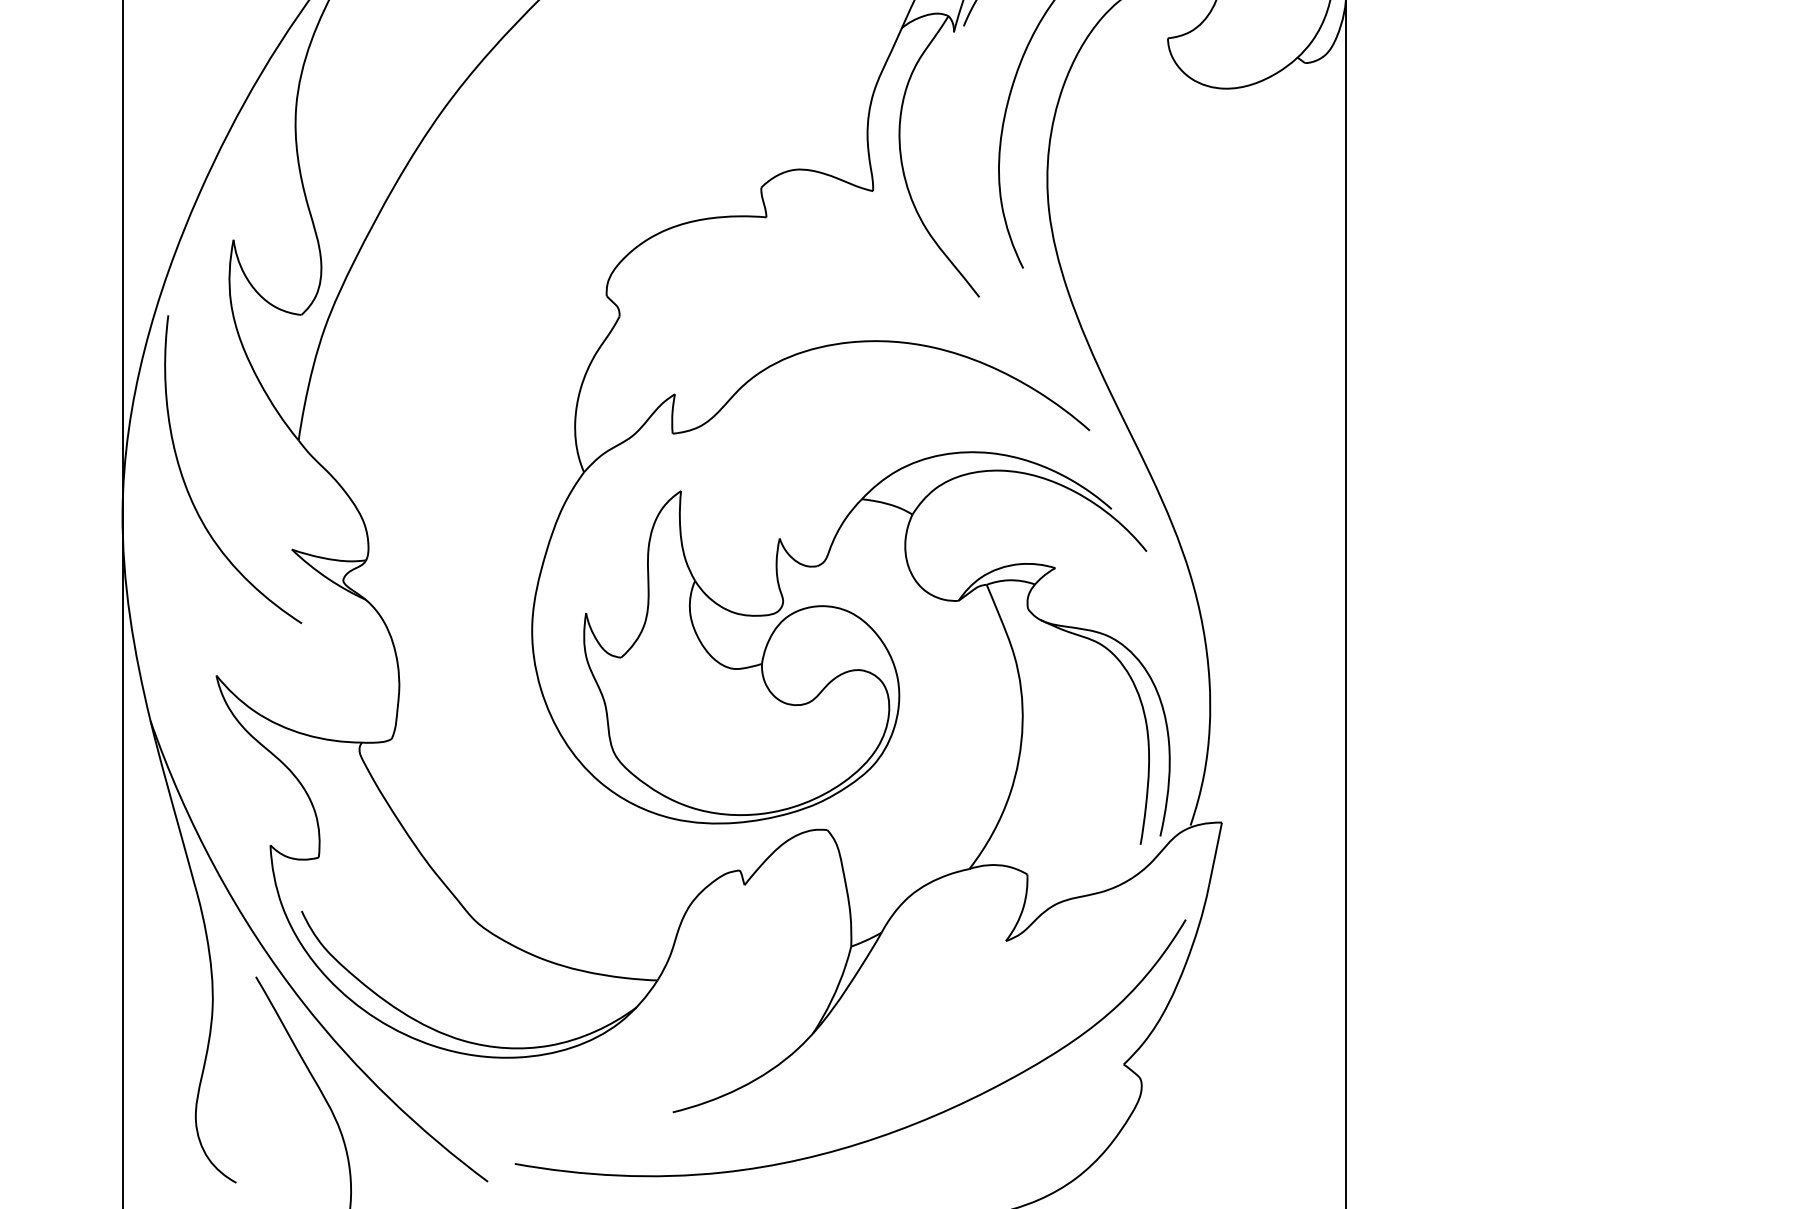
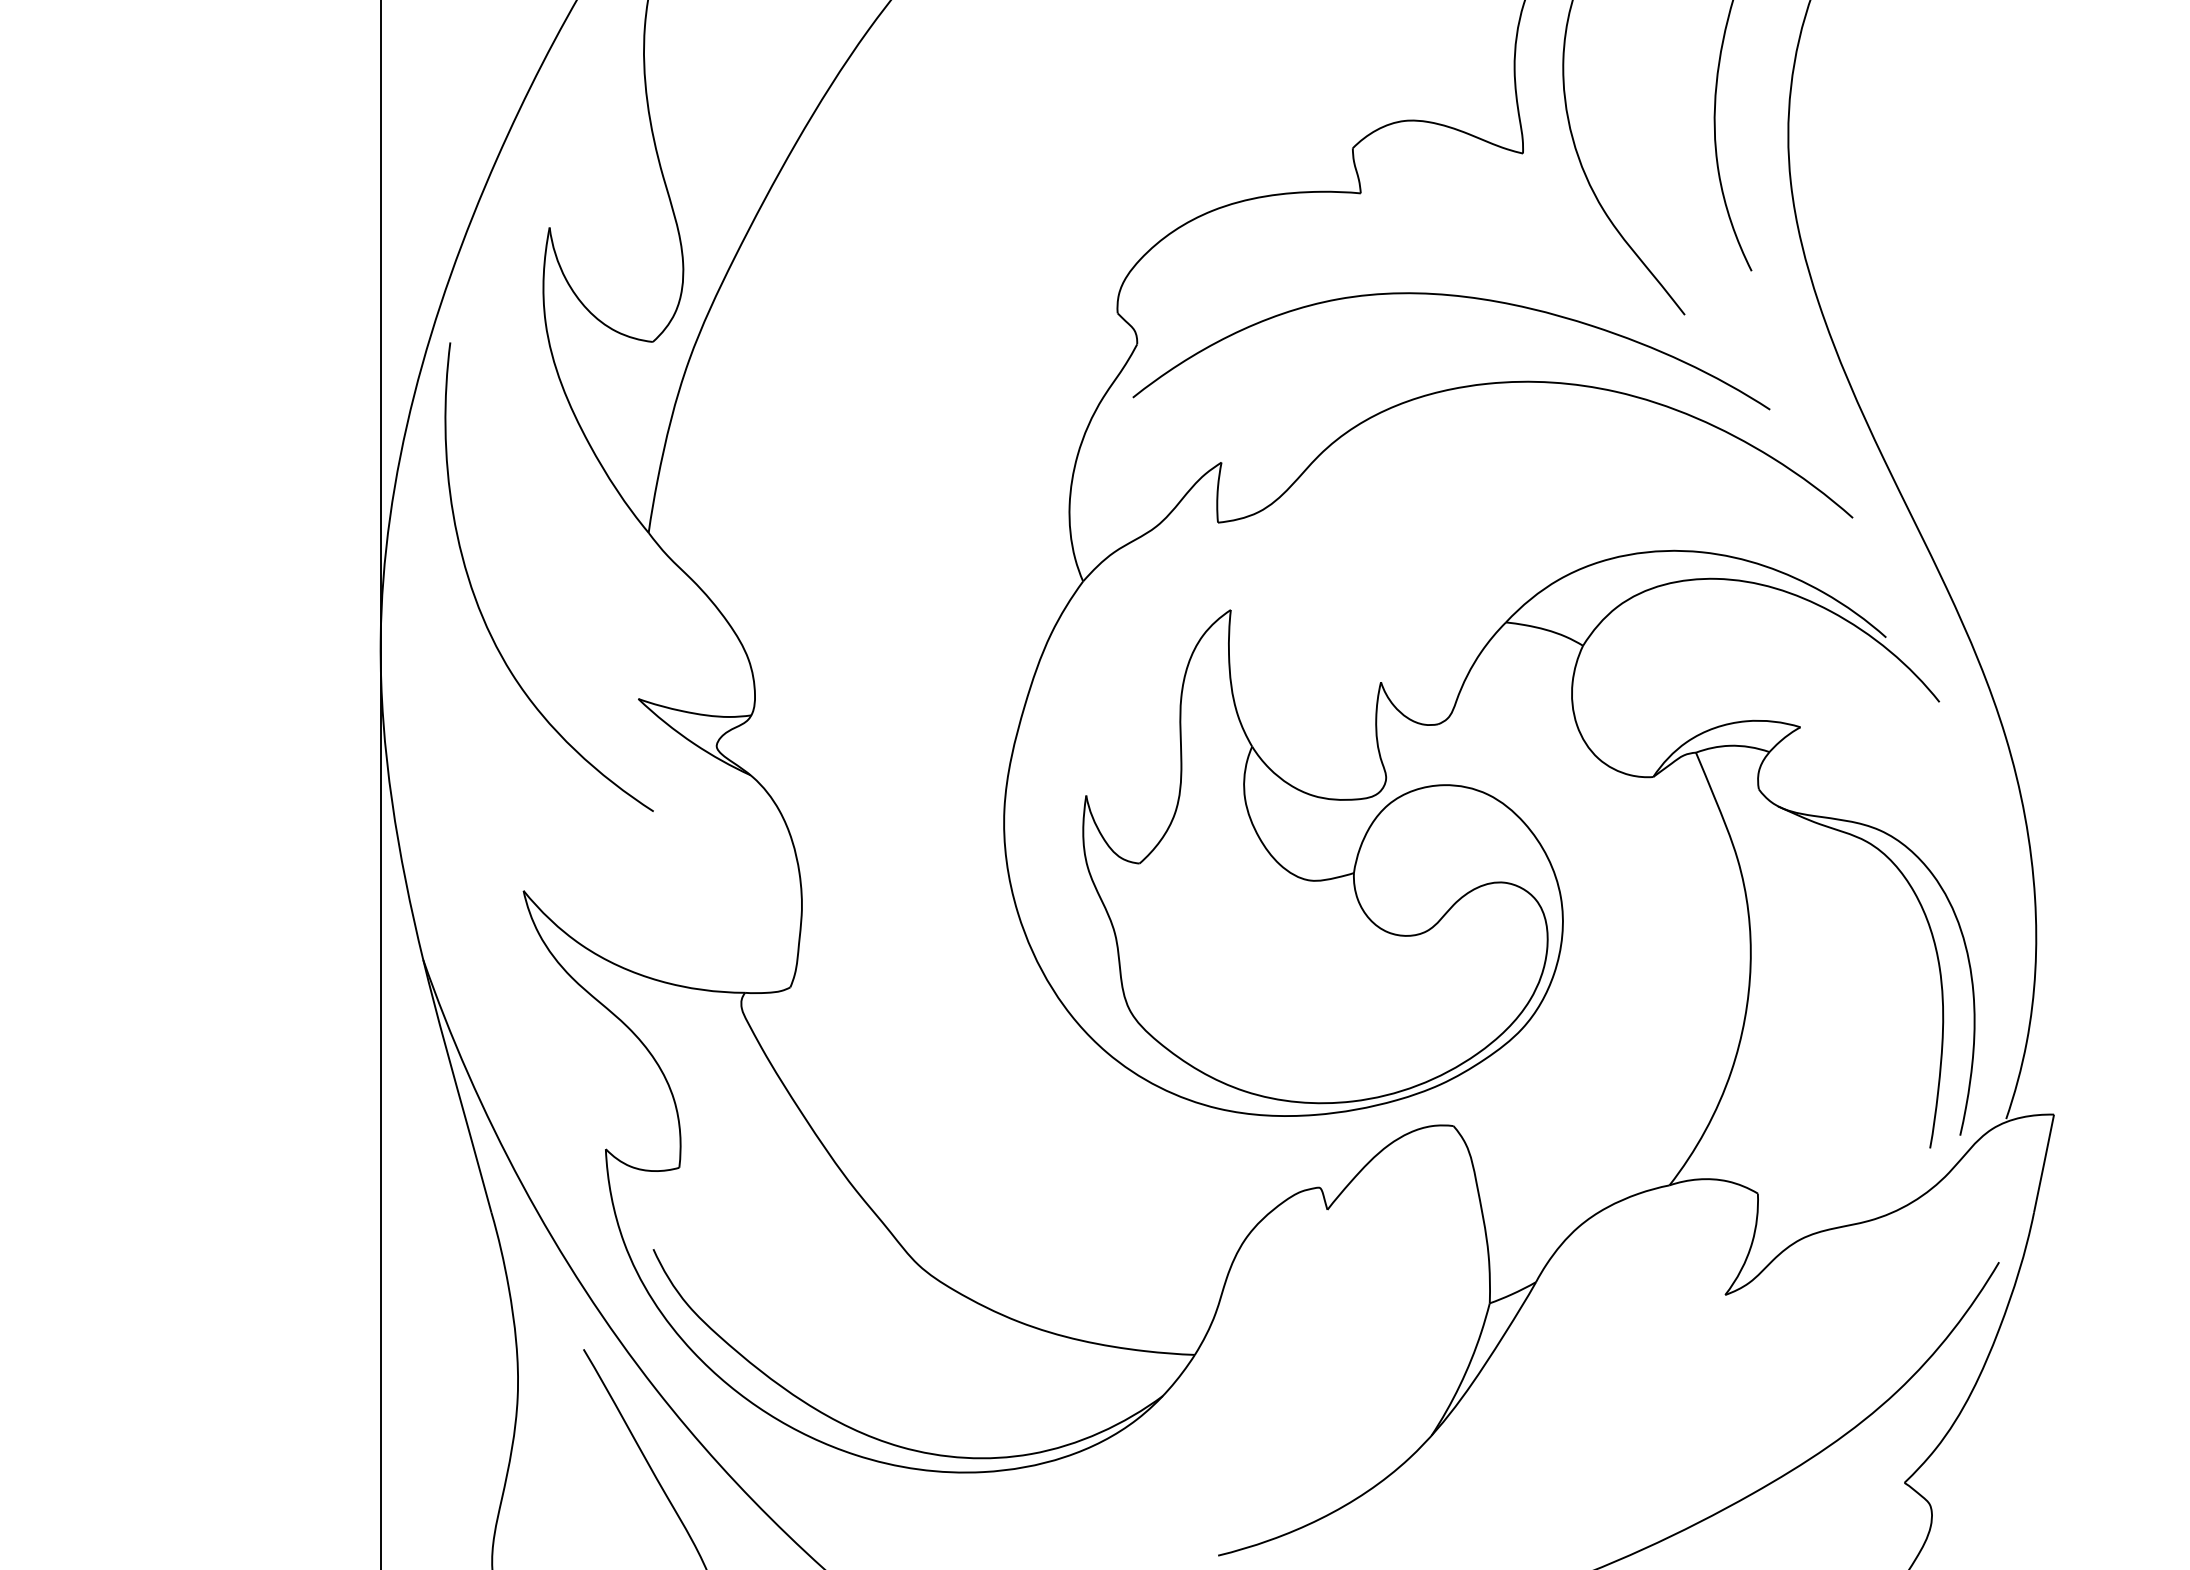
curve: (833, 286) -> (1462, 298), added

